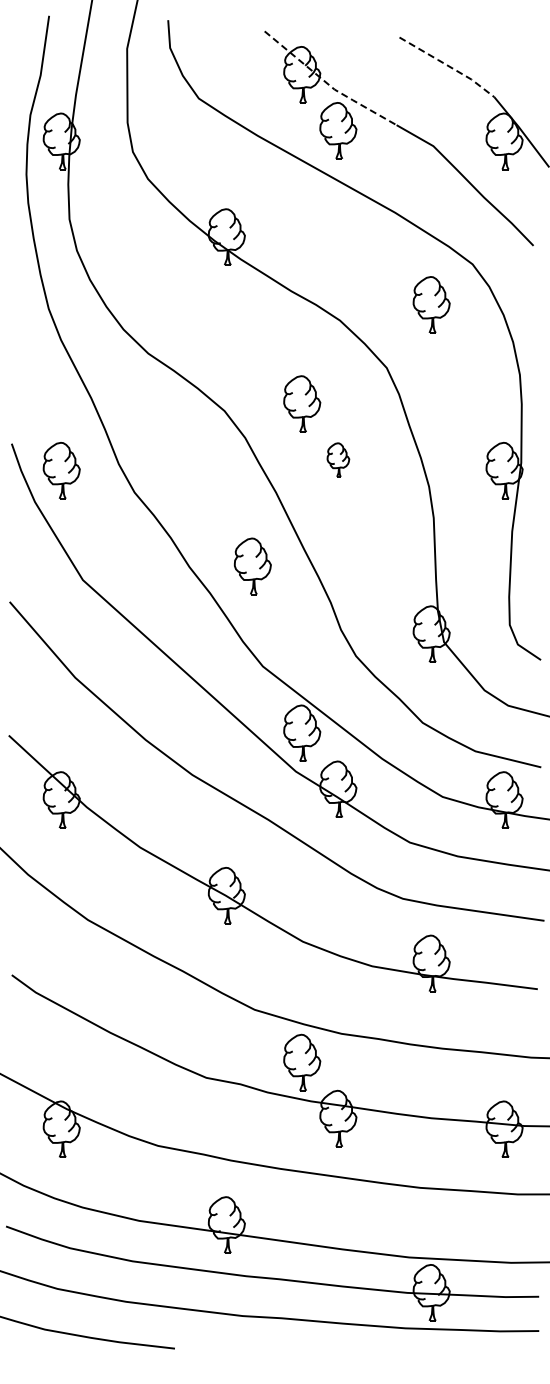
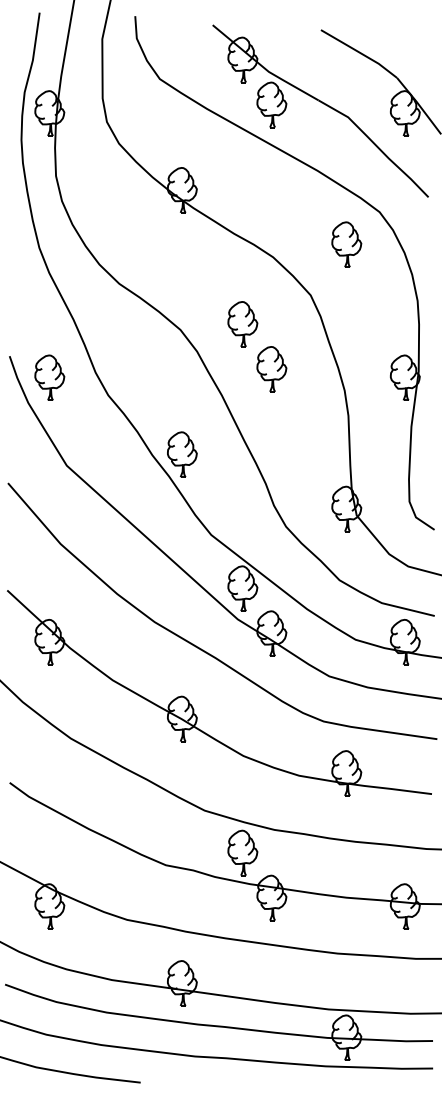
line: (448, 65) -> (360, 52), dashed -> solid
line: (328, 84) -> (263, 67), dashed -> solid
part: (338, 459) -> (271, 368), size x1.67
part: (252, 566) -> (182, 454), moved

